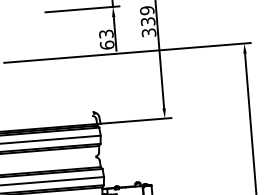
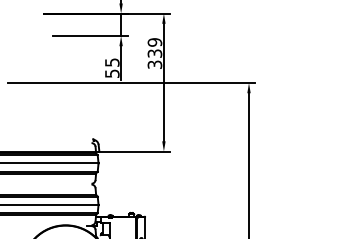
text: (107, 39) -> (112, 68), 63 -> 55

